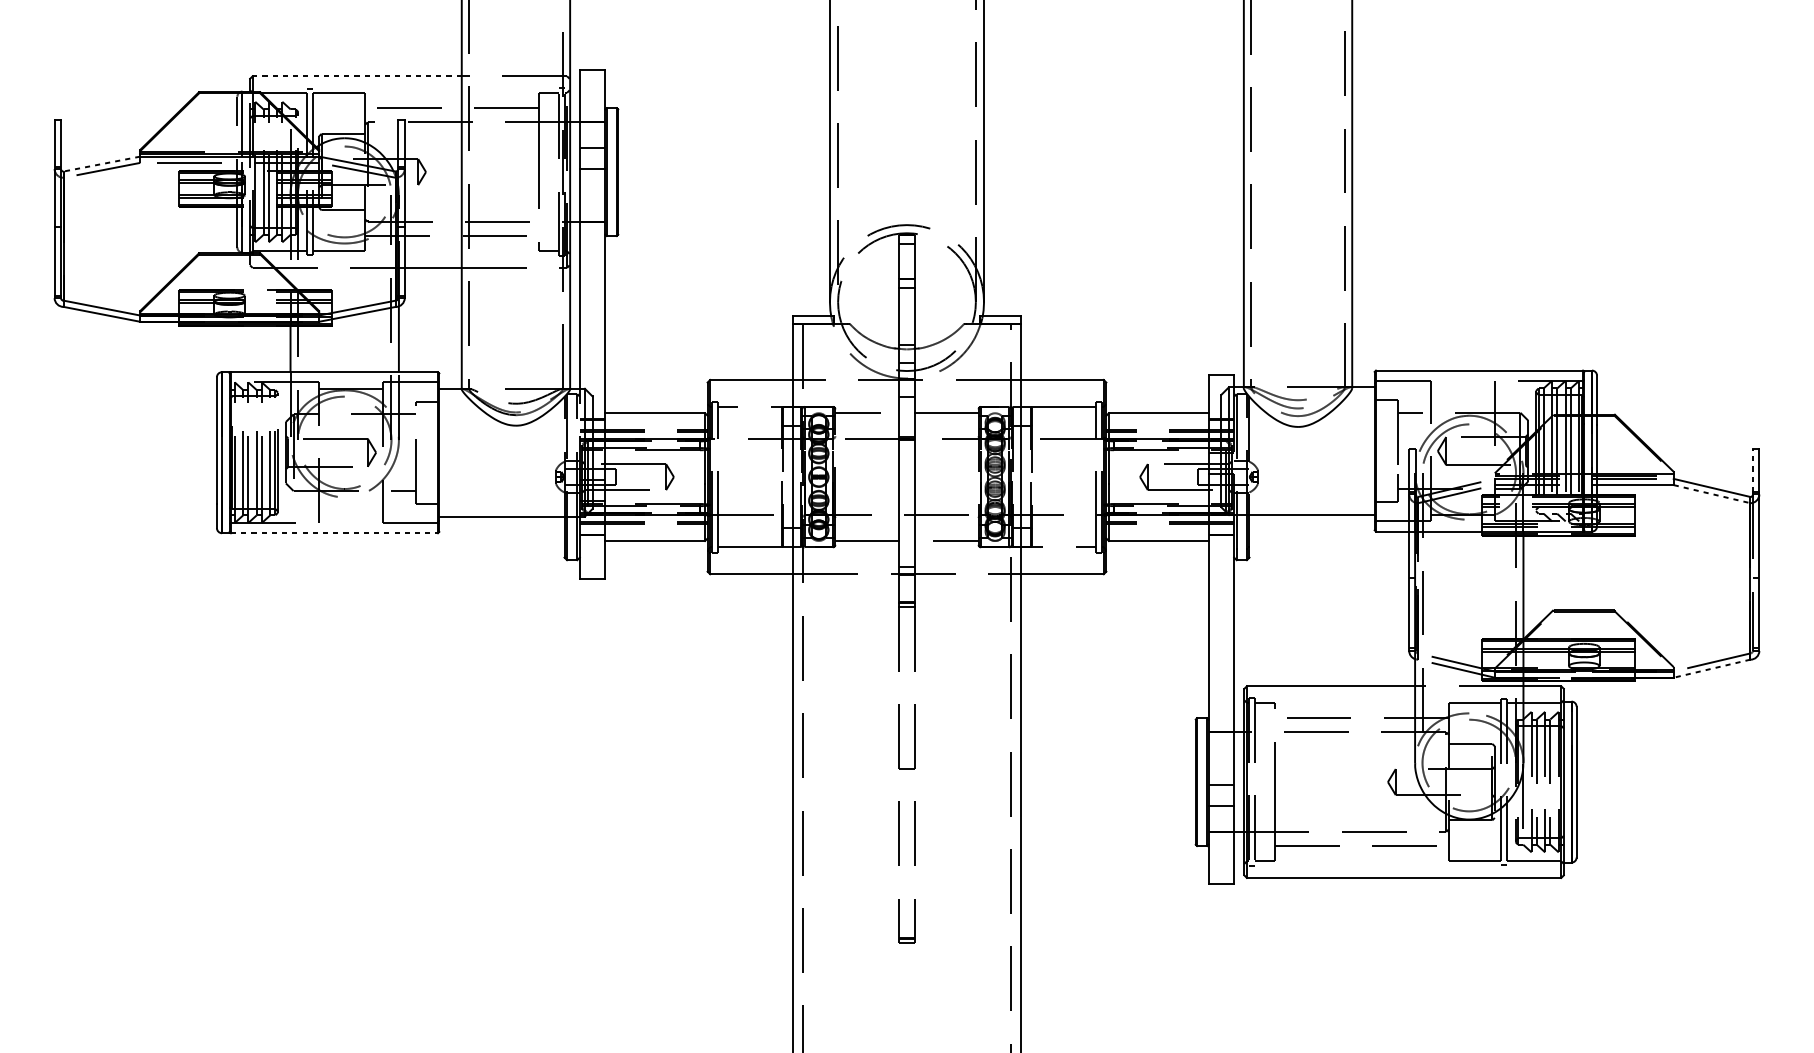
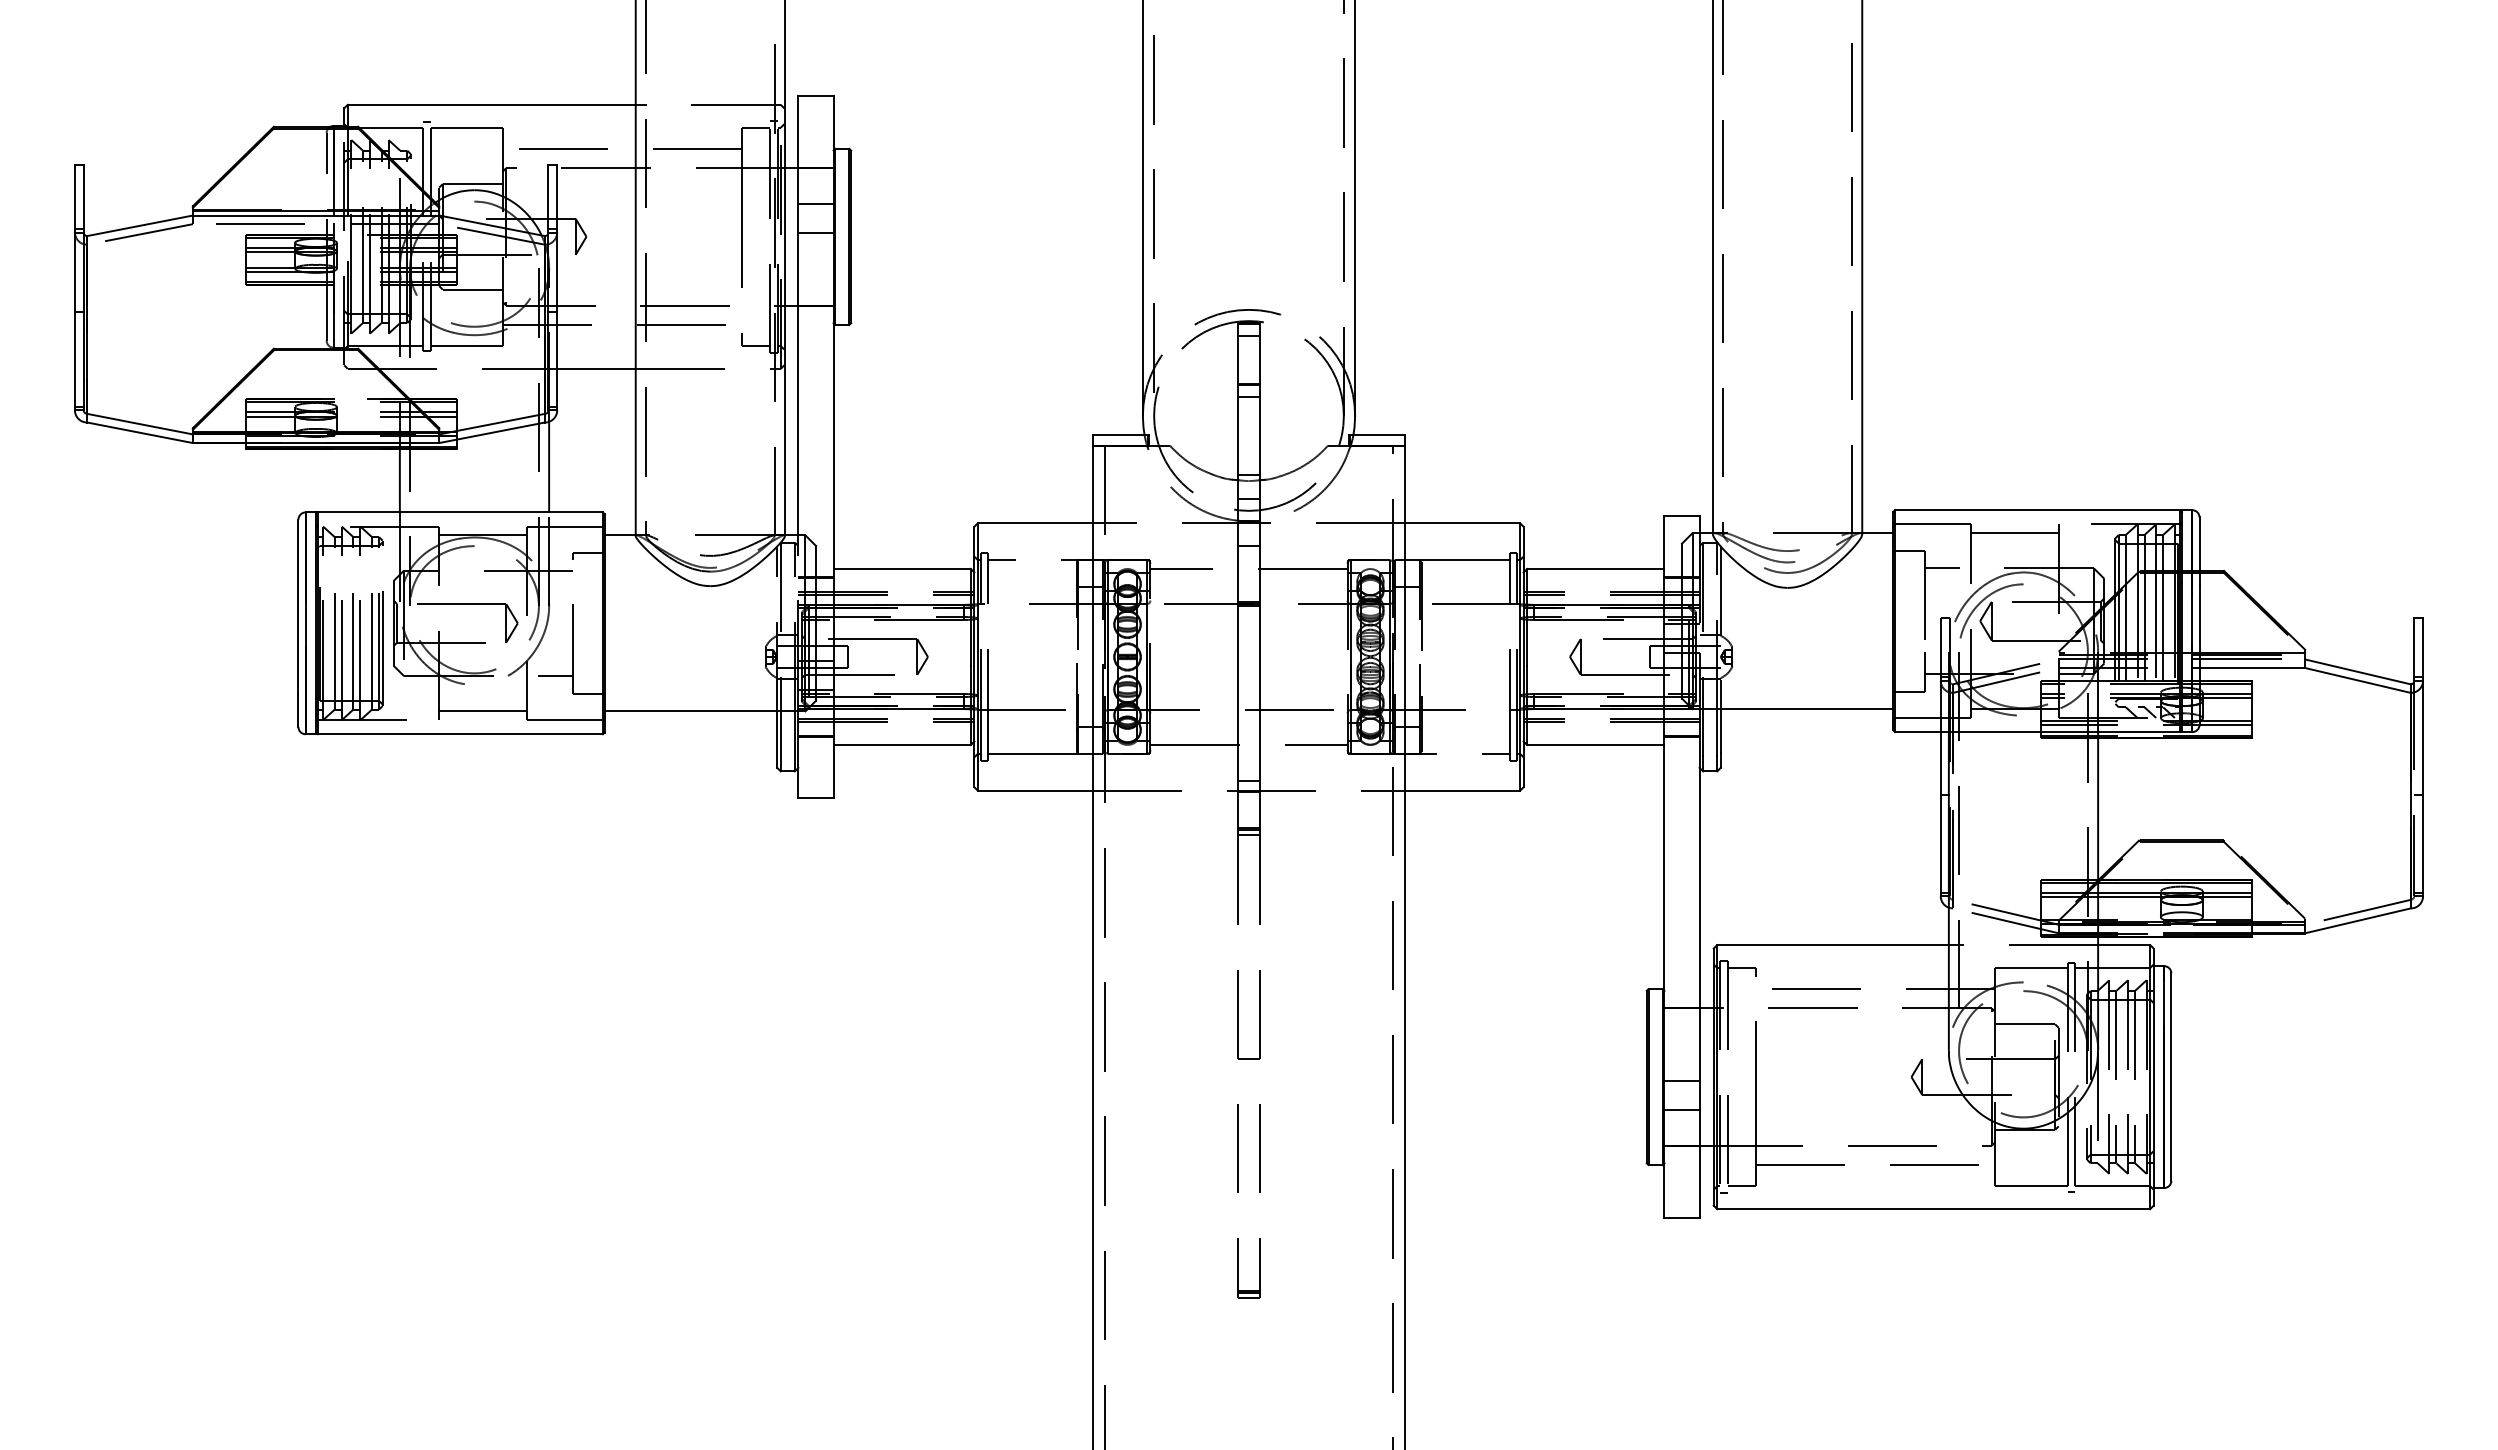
line: (357, 76) -> (491, 104), dashed -> solid
line: (102, 163) -> (140, 225), dashed -> solid
line: (1462, 387) -> (2014, 533), added
line: (1753, 470) -> (2414, 647), dashed -> solid
line: (1712, 494) -> (2358, 680), dashed -> solid
line: (351, 516) -> (483, 711), added
line: (334, 533) -> (460, 734), dashed -> solid
line: (1711, 668) -> (2357, 920), dashed -> solid

